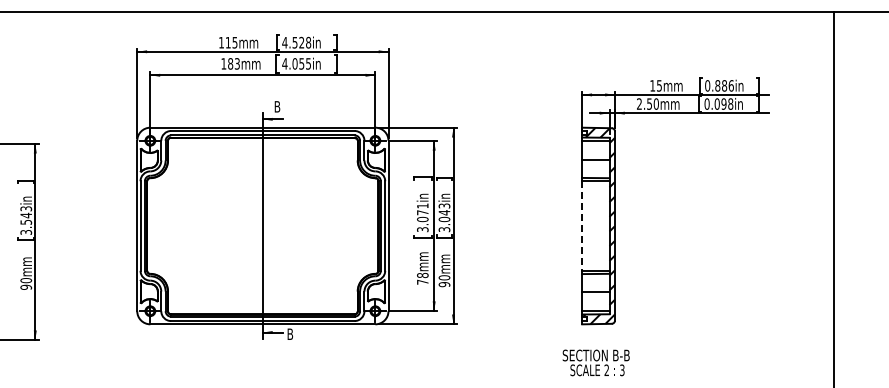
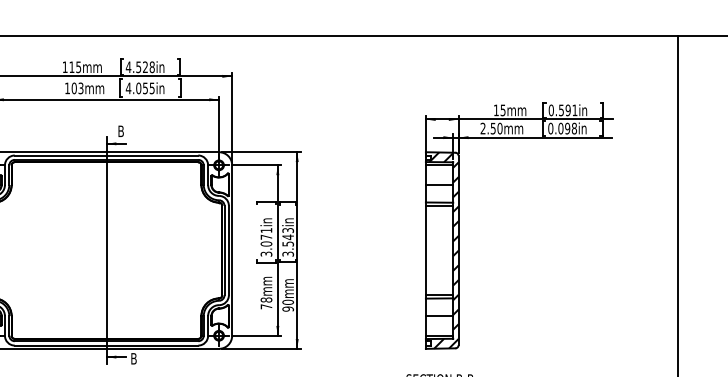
text: (230, 63) -> (74, 88), 183mm -> 103mm
text: (724, 85) -> (568, 110), 0.886in -> 0.591in
text: (444, 219) -> (288, 244), 3.043in -> 3.543in
line: (582, 226) -> (426, 251), dashed -> solid

